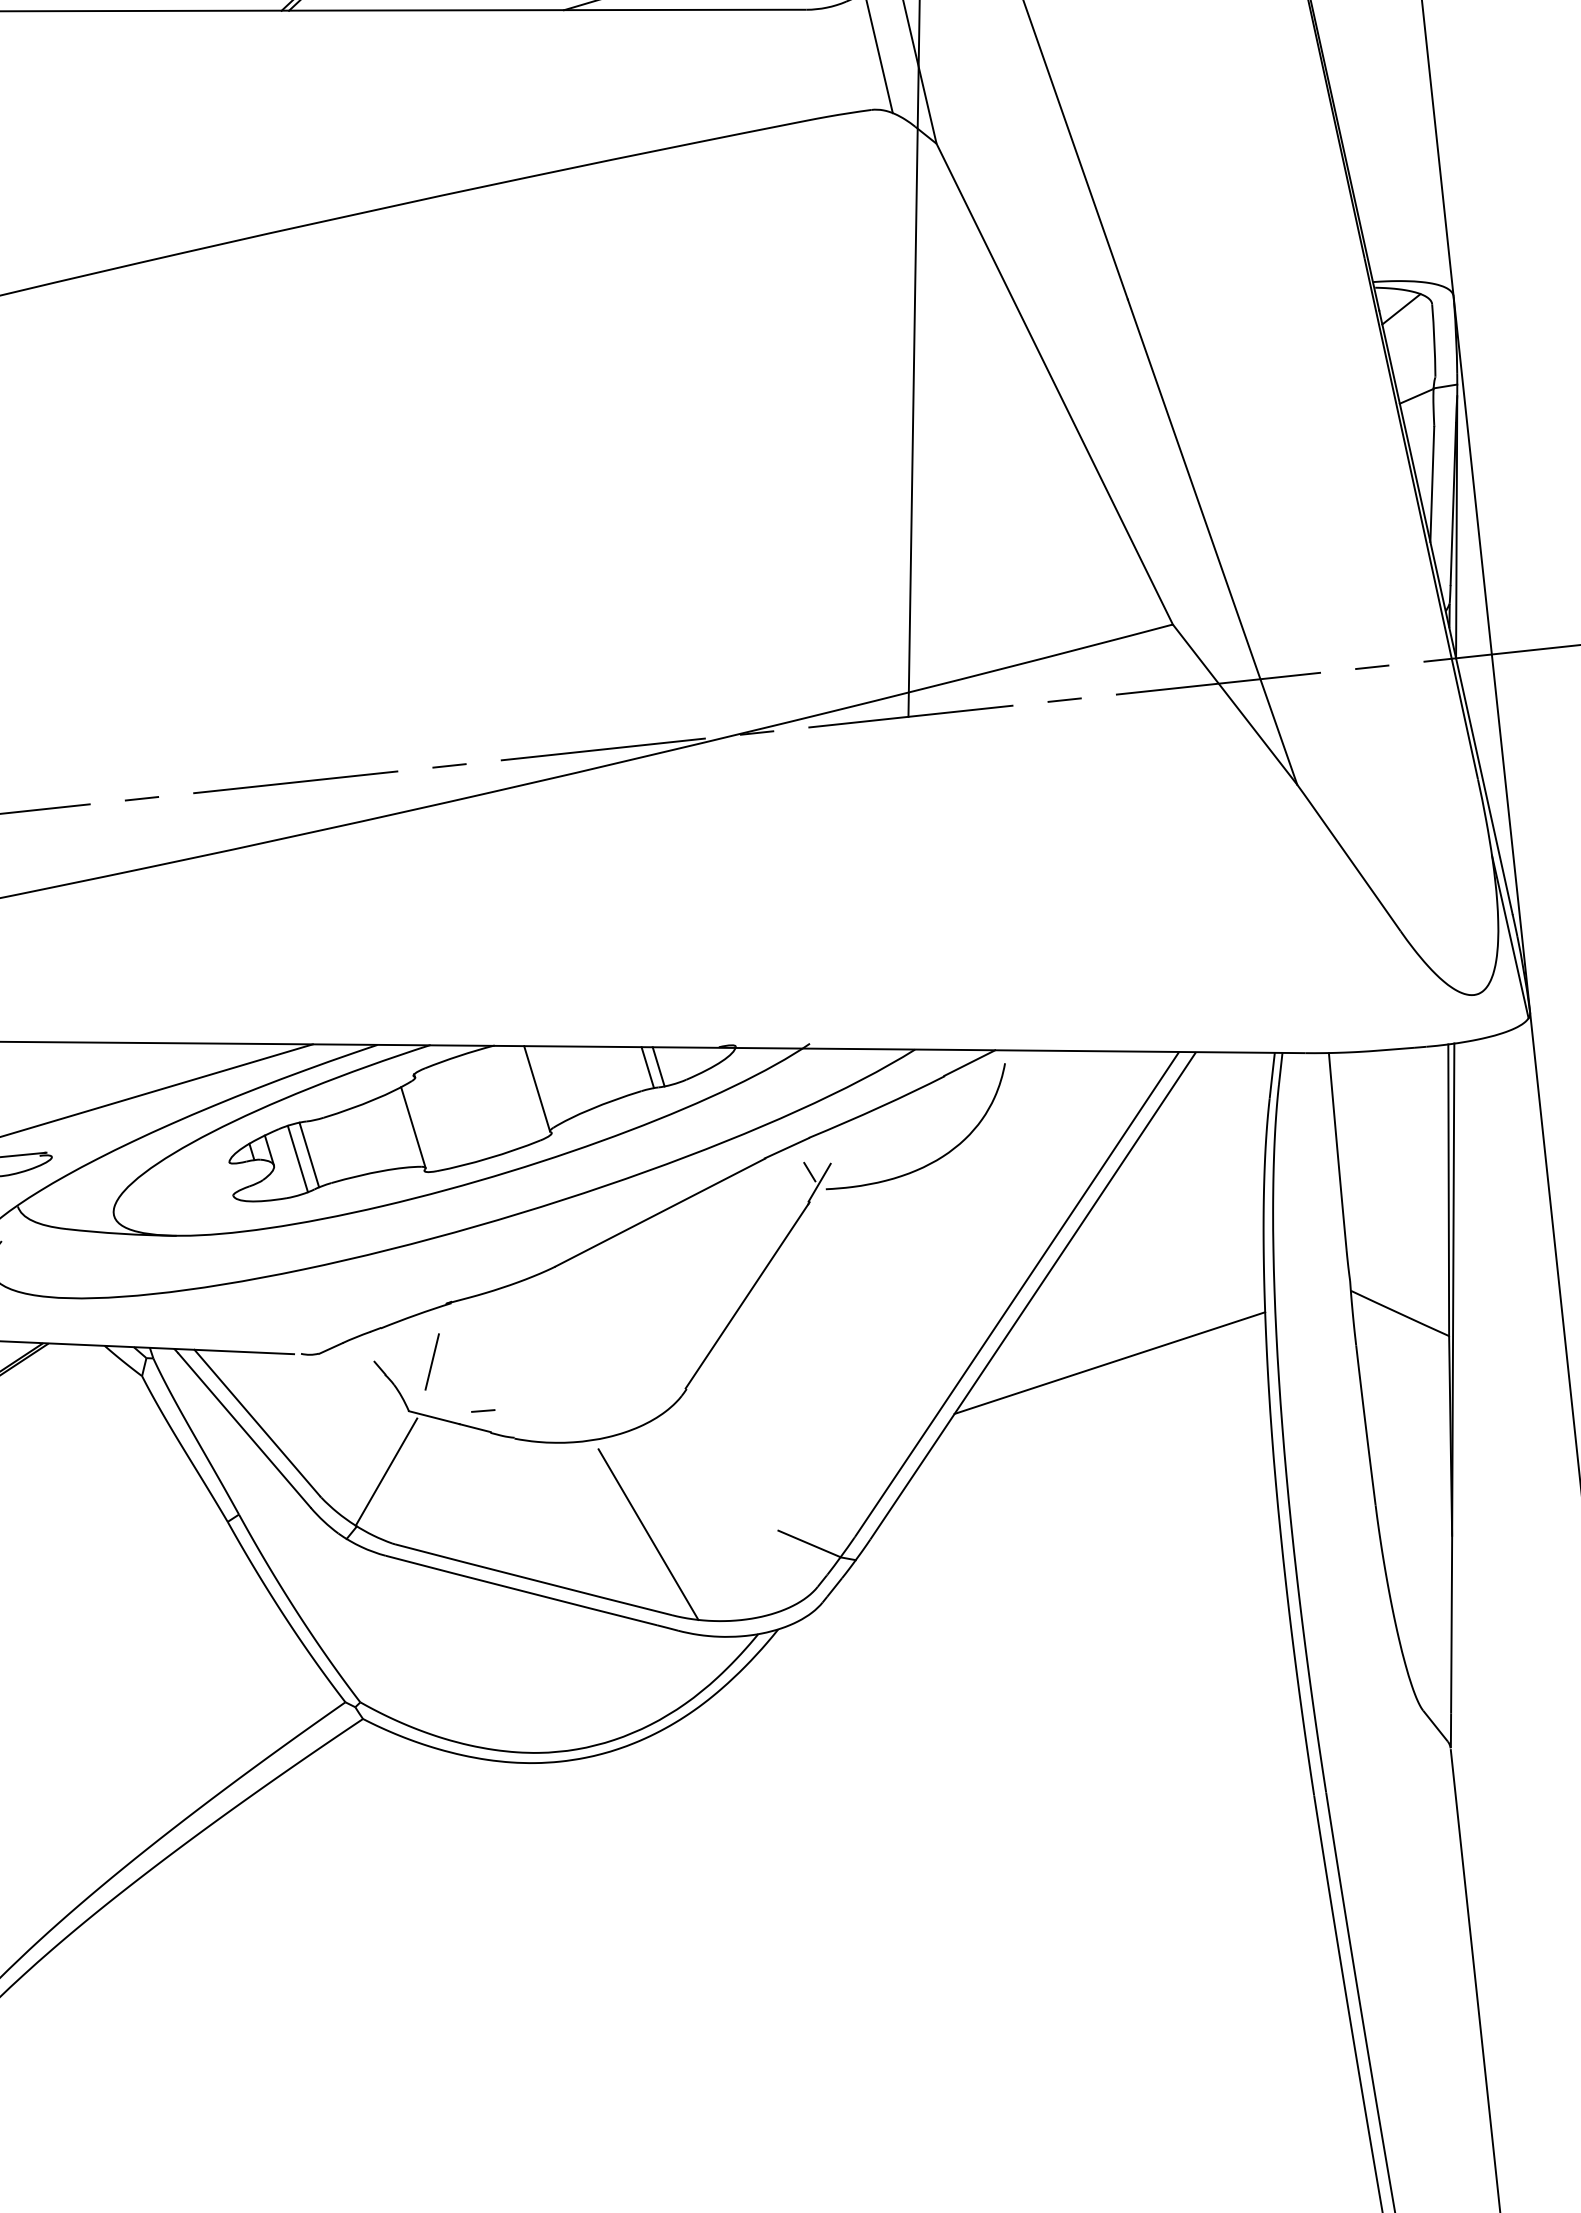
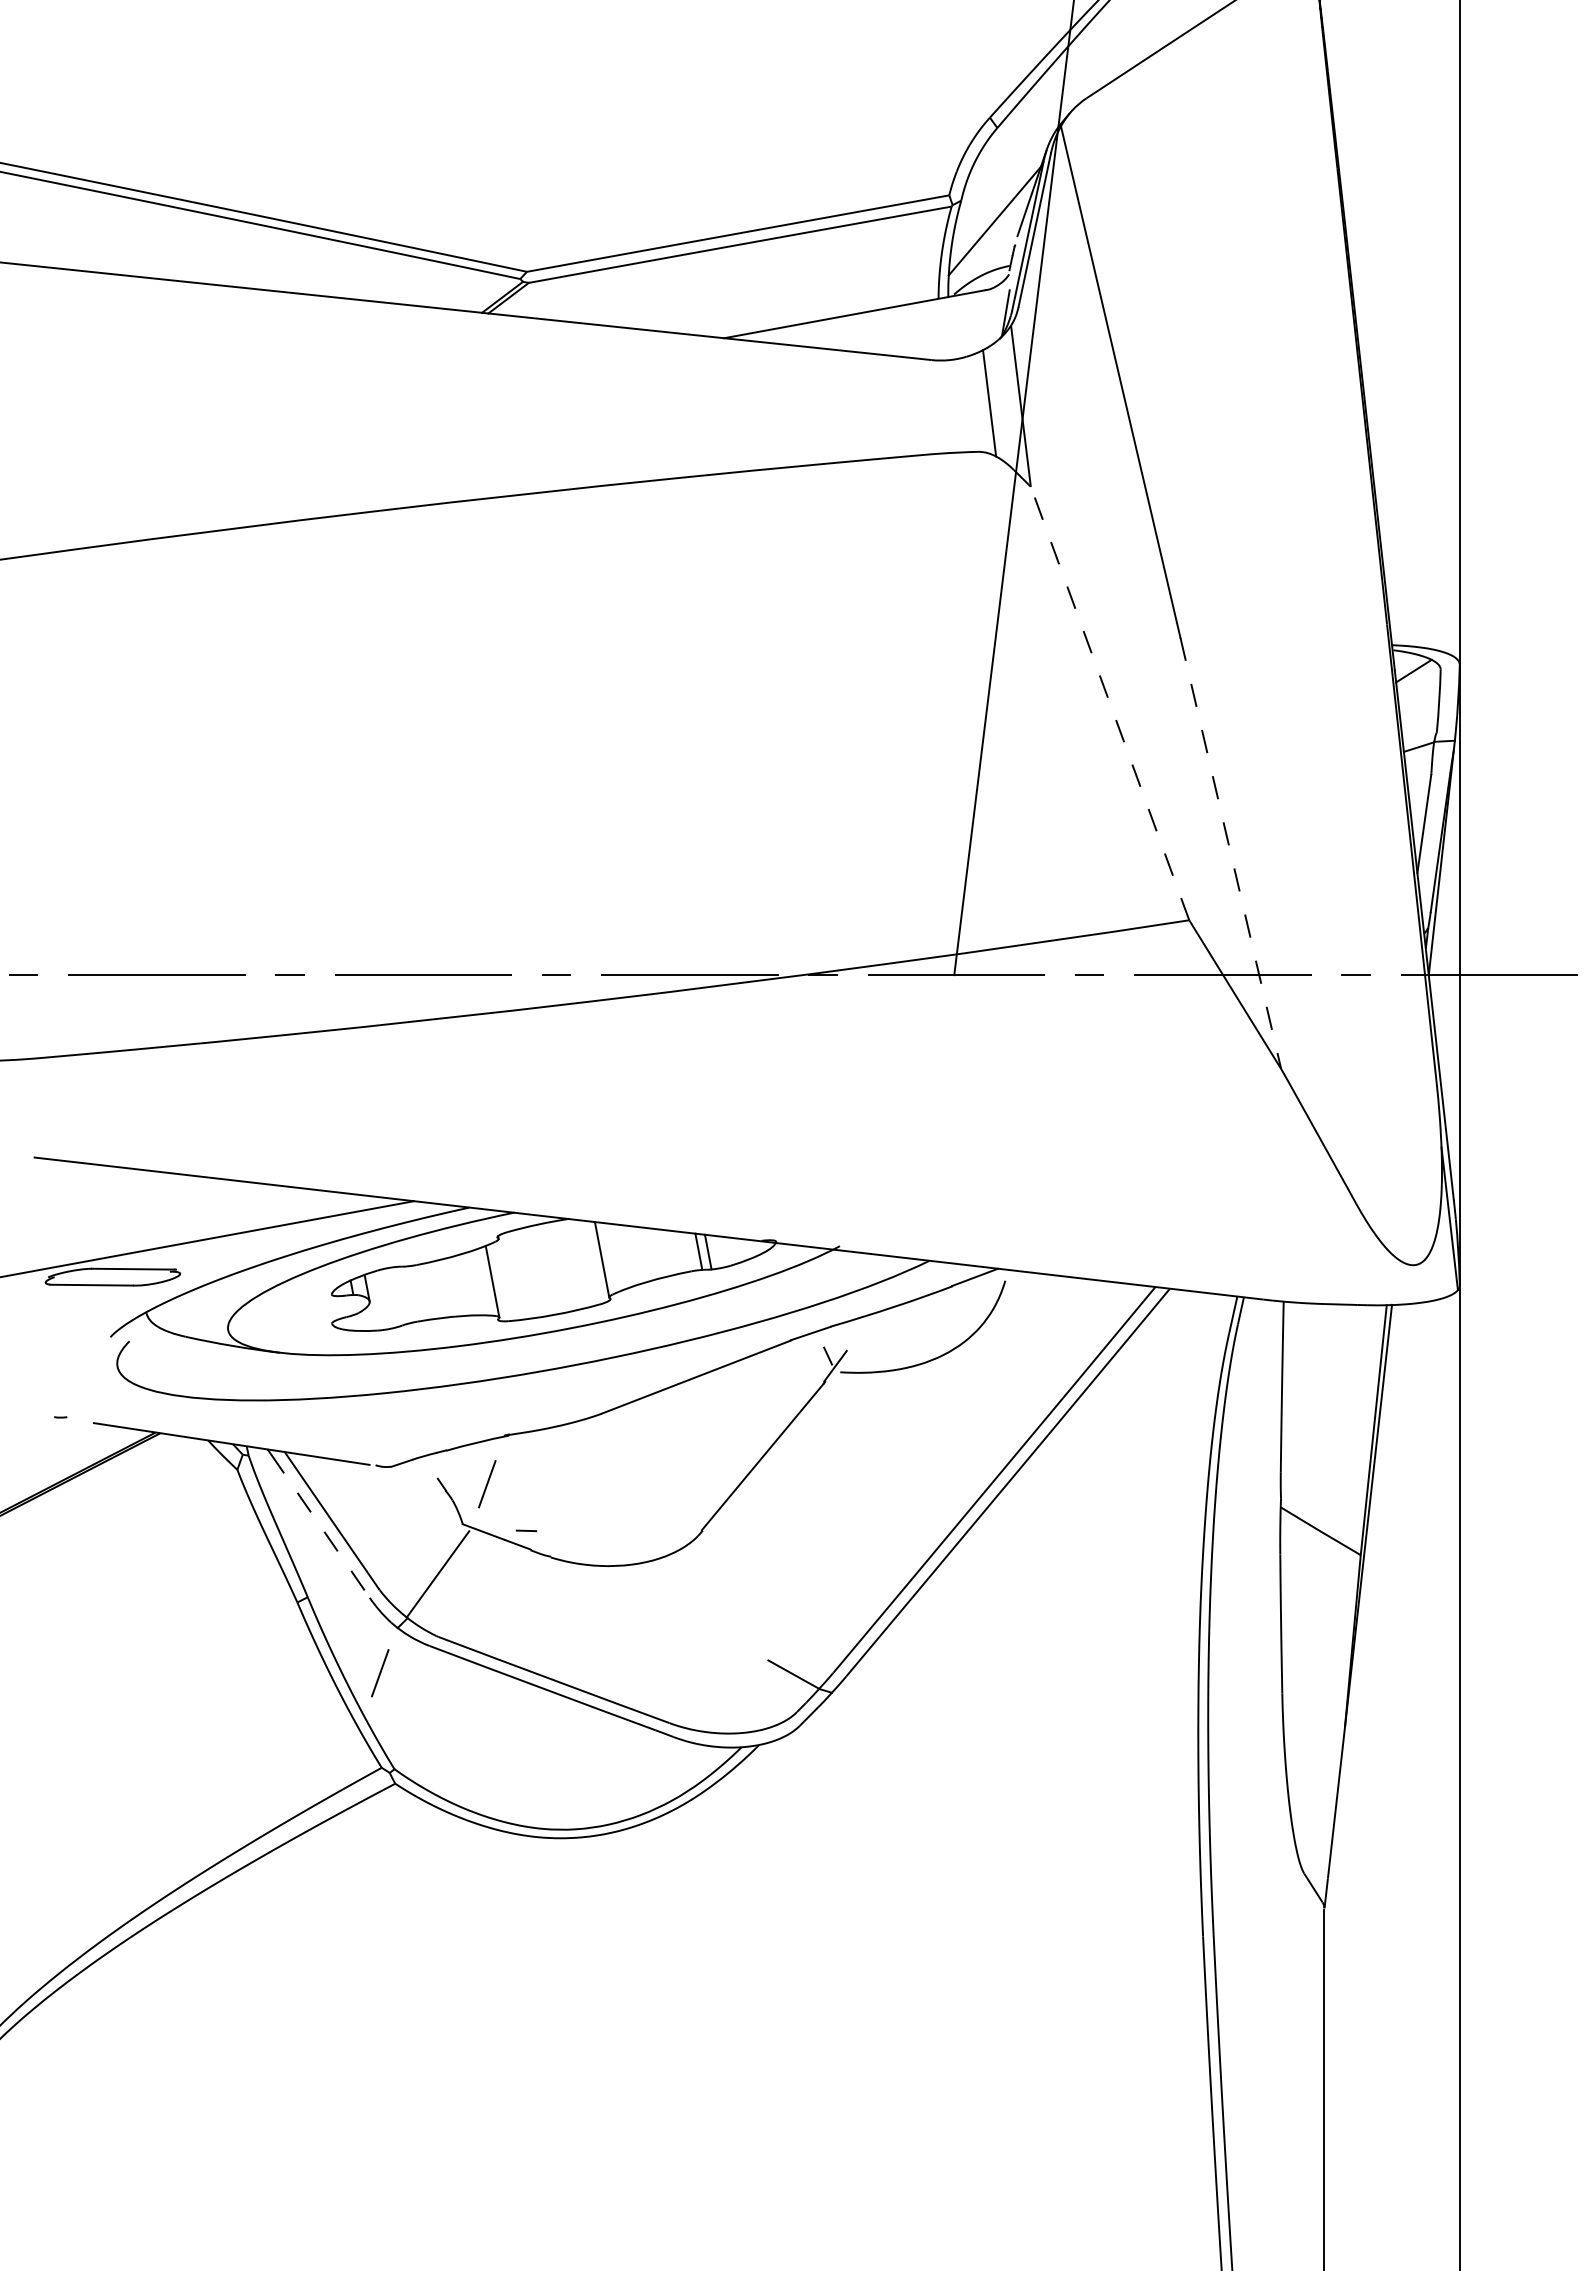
line: (1055, 384) -> (1110, 703), solid -> dashed
line: (1212, 542) -> (1230, 853), solid -> dashed
line: (308, 1154) -> (400, 1295), removed
line: (297, 1158) -> (390, 1297), removed
line: (1109, 1362) -> (1067, 1546), removed
line: (244, 1431) -> (320, 1526), solid -> dashed
line: (648, 1534) -> (656, 1651), removed
line: (332, 1593) -> (380, 1673), added

